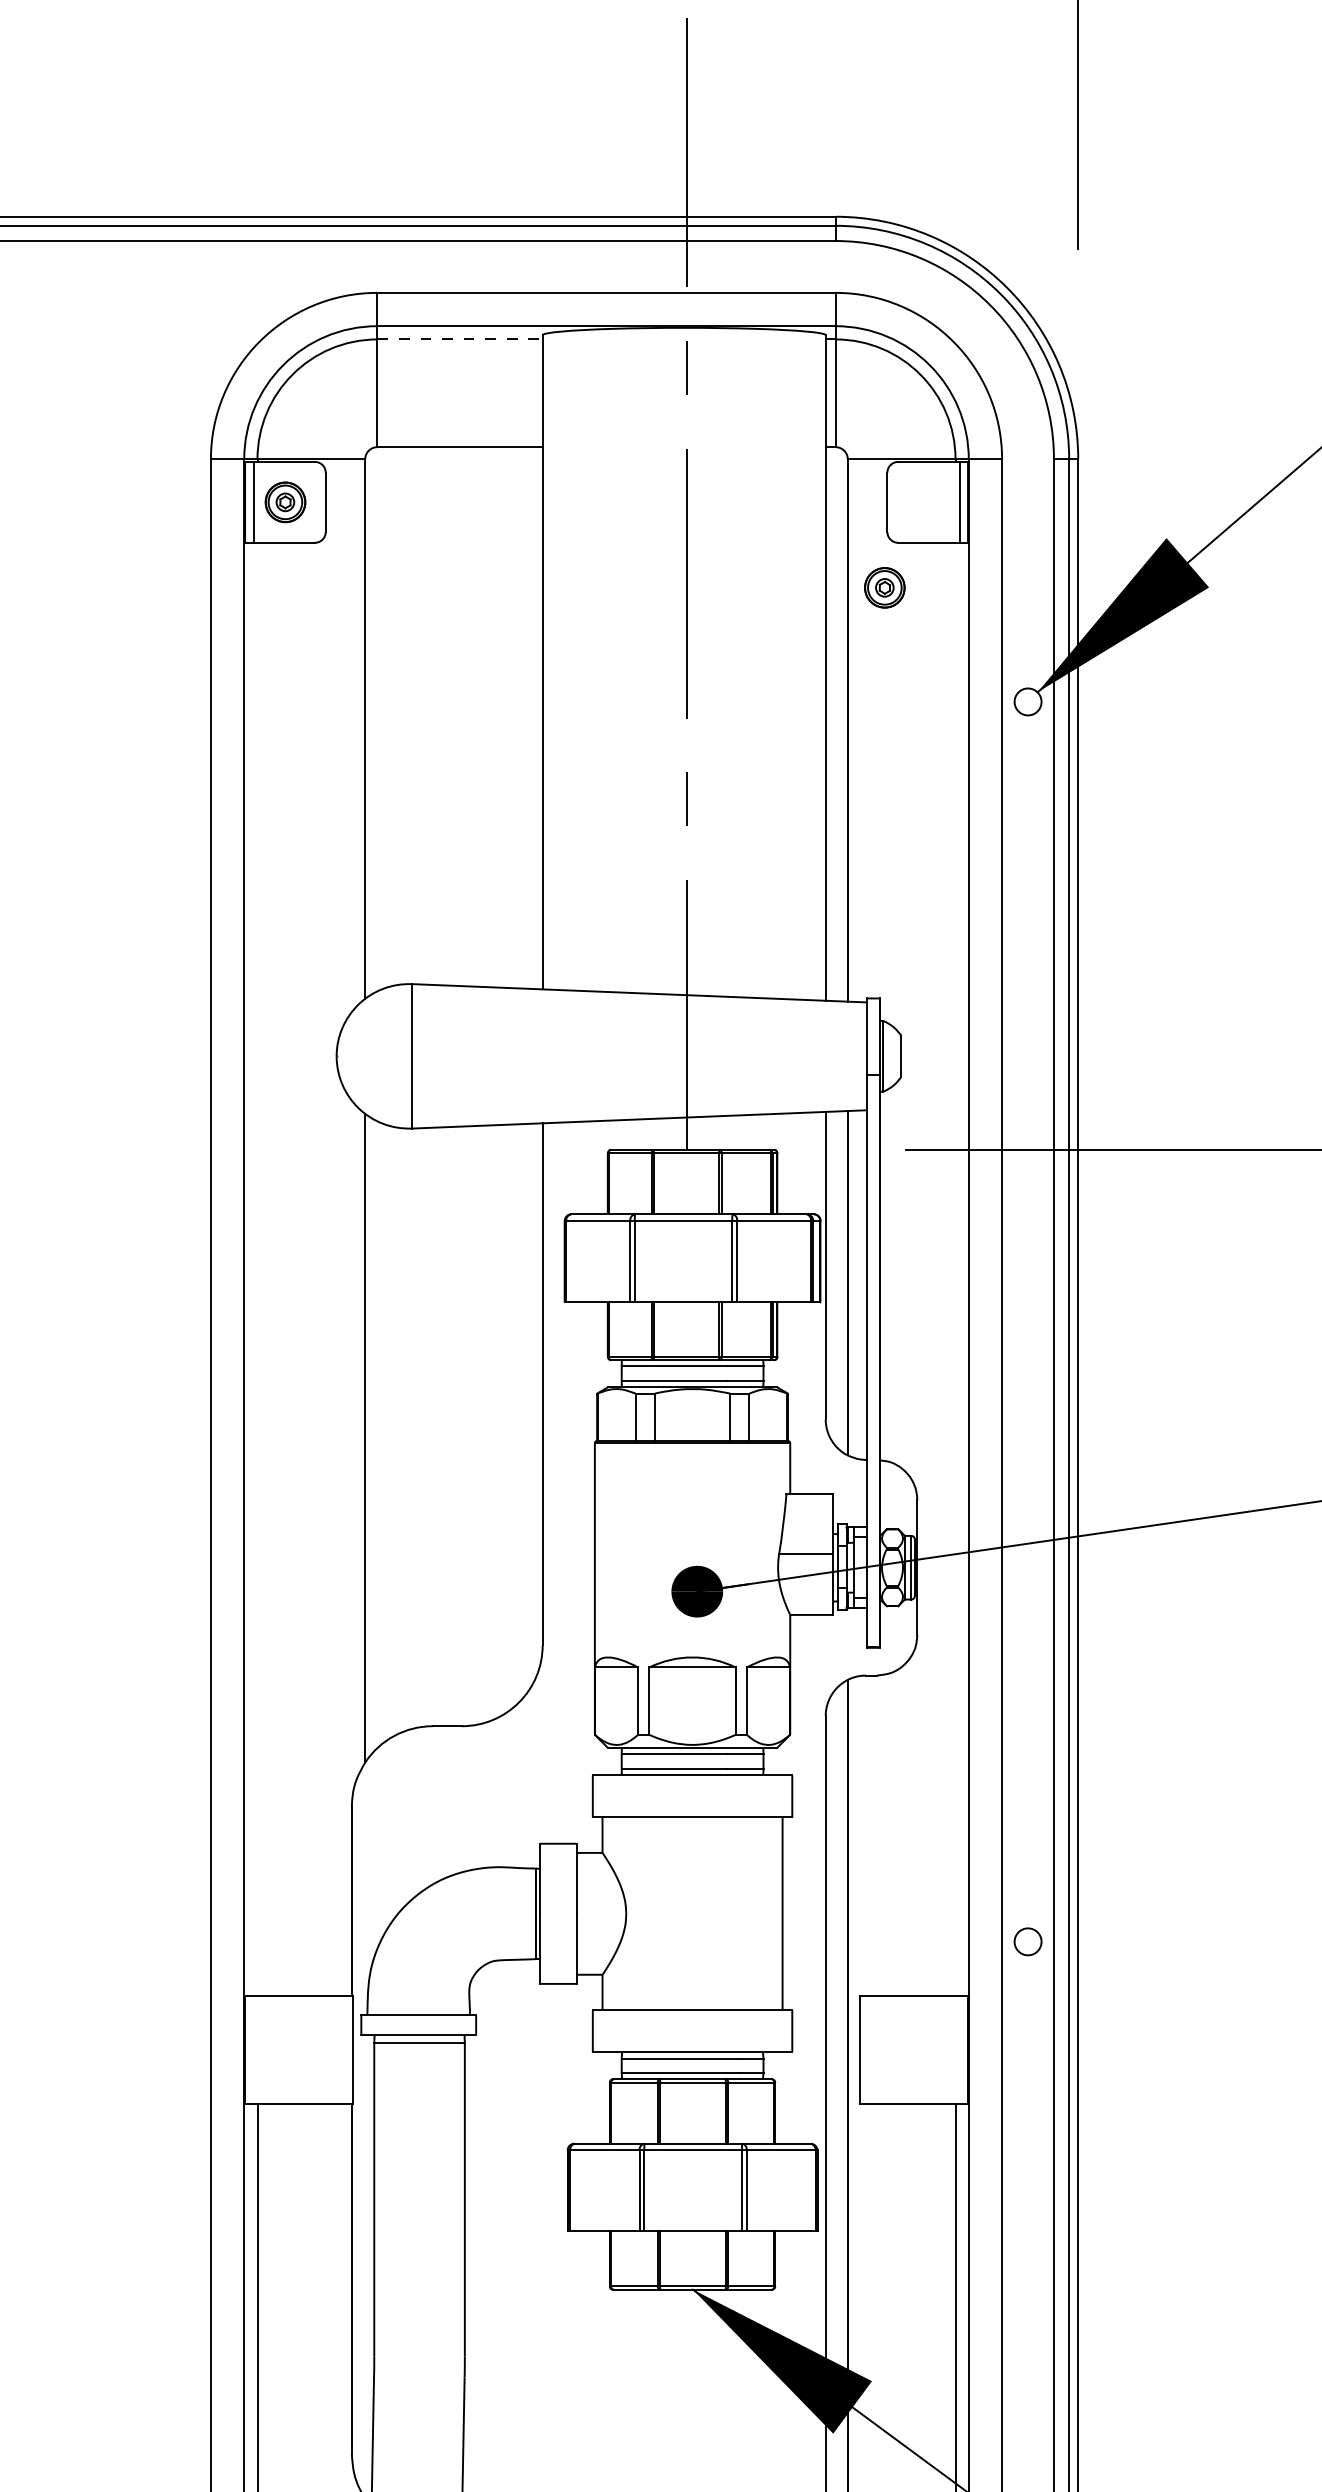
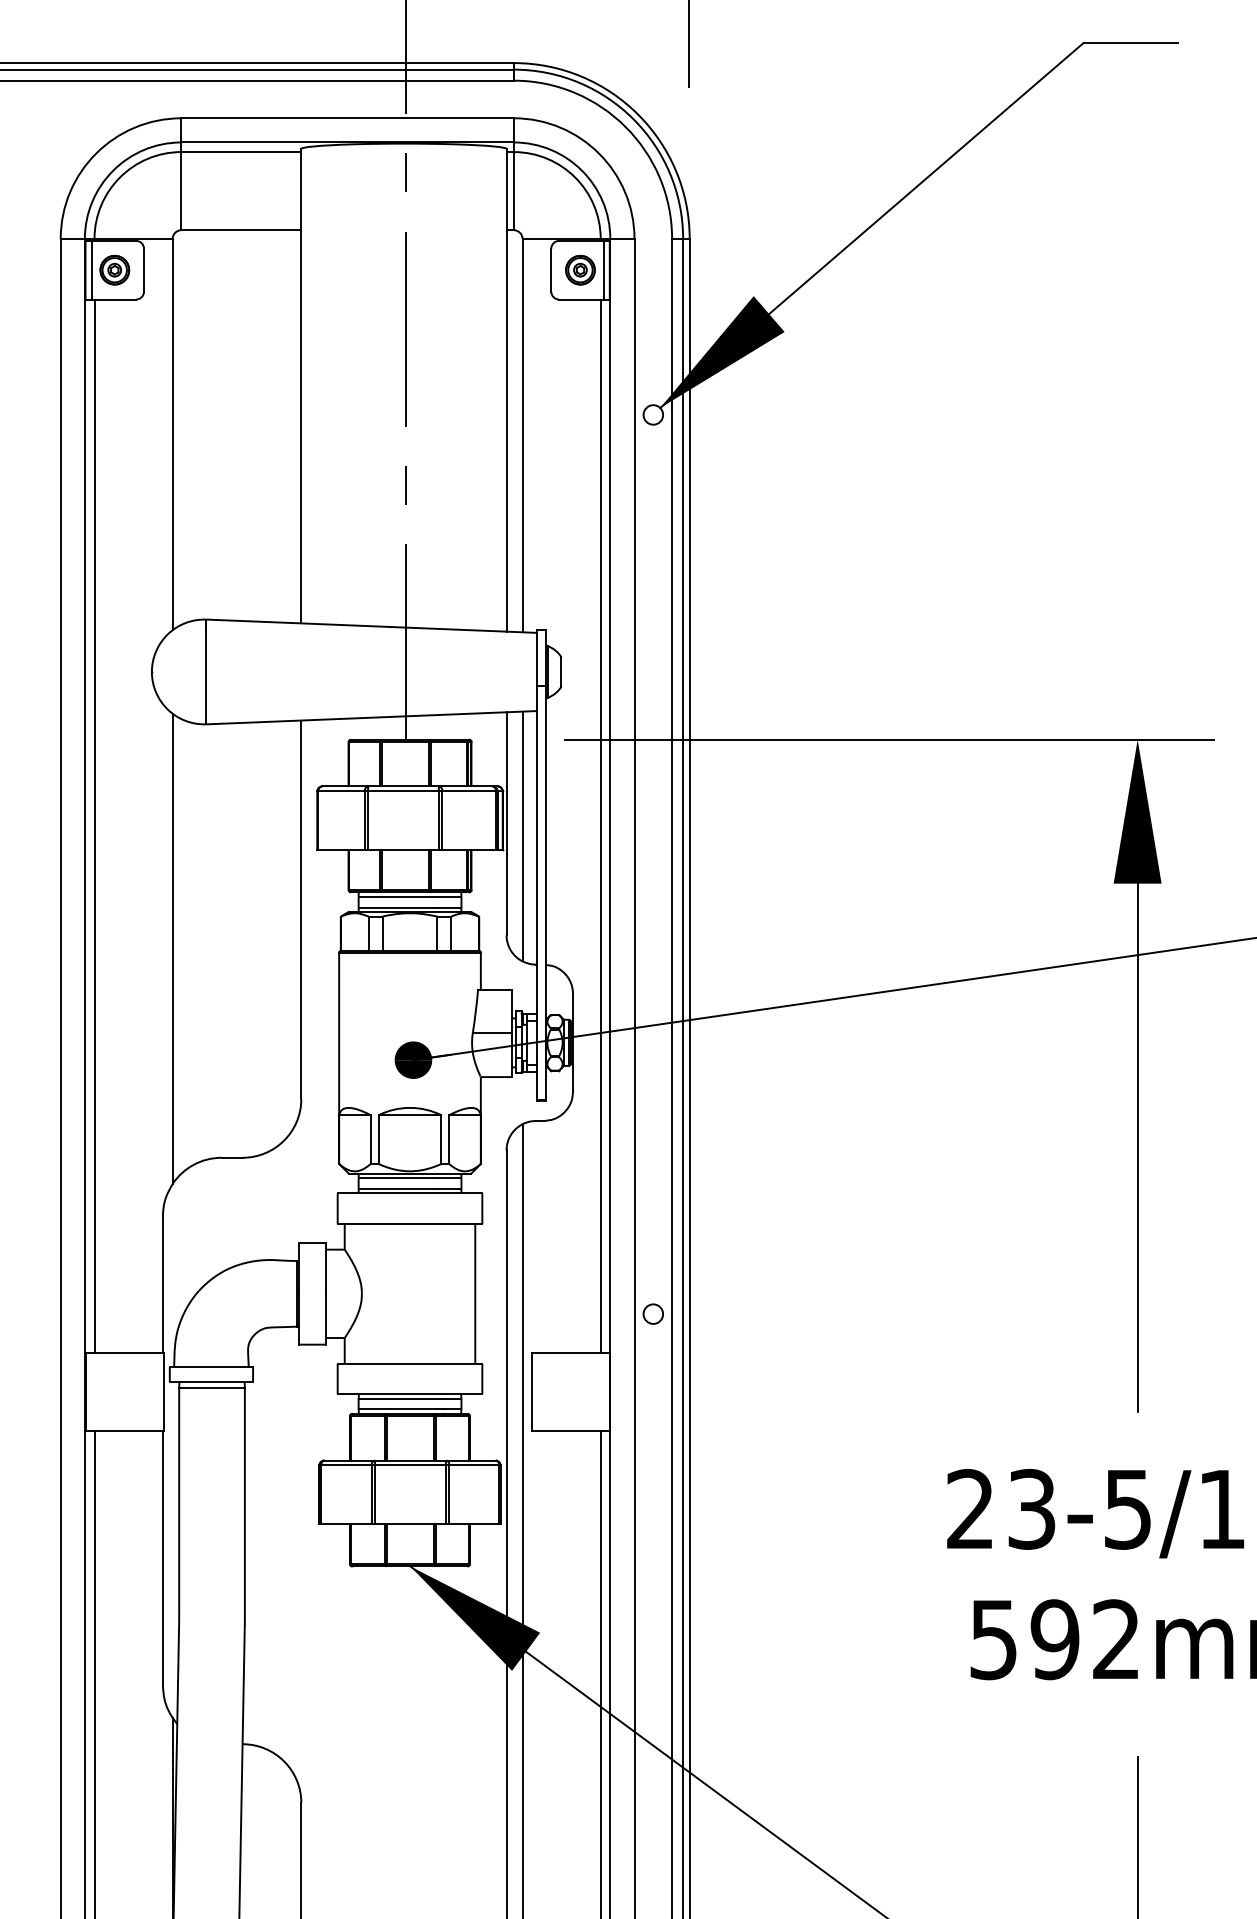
line: (460, 340) -> (241, 152), dashed -> solid
part: (884, 586) -> (580, 269), moved
line: (257, 1269) -> (94, 826), added
line: (955, 1269) -> (600, 826), added

